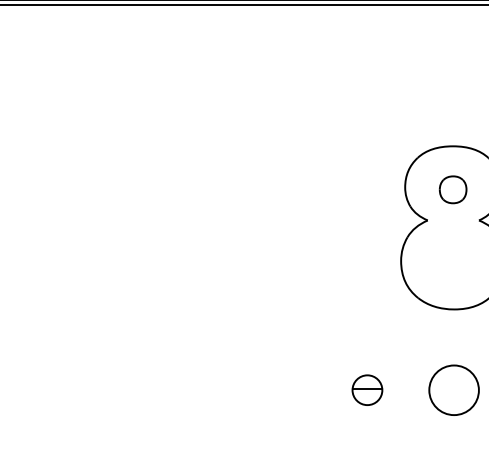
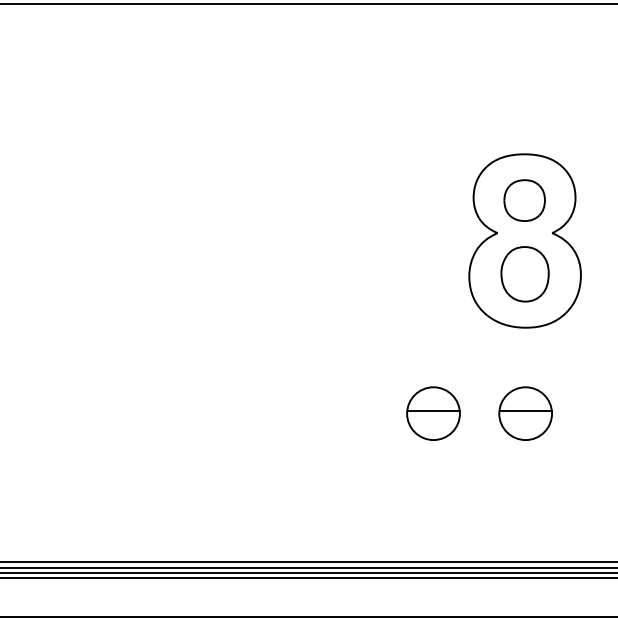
part: (453, 189) -> (524, 200), size x1.43
part: (453, 259) -> (524, 274), added
line: (453, 387) -> (525, 410), added
part: (367, 390) -> (433, 413), size x1.67

